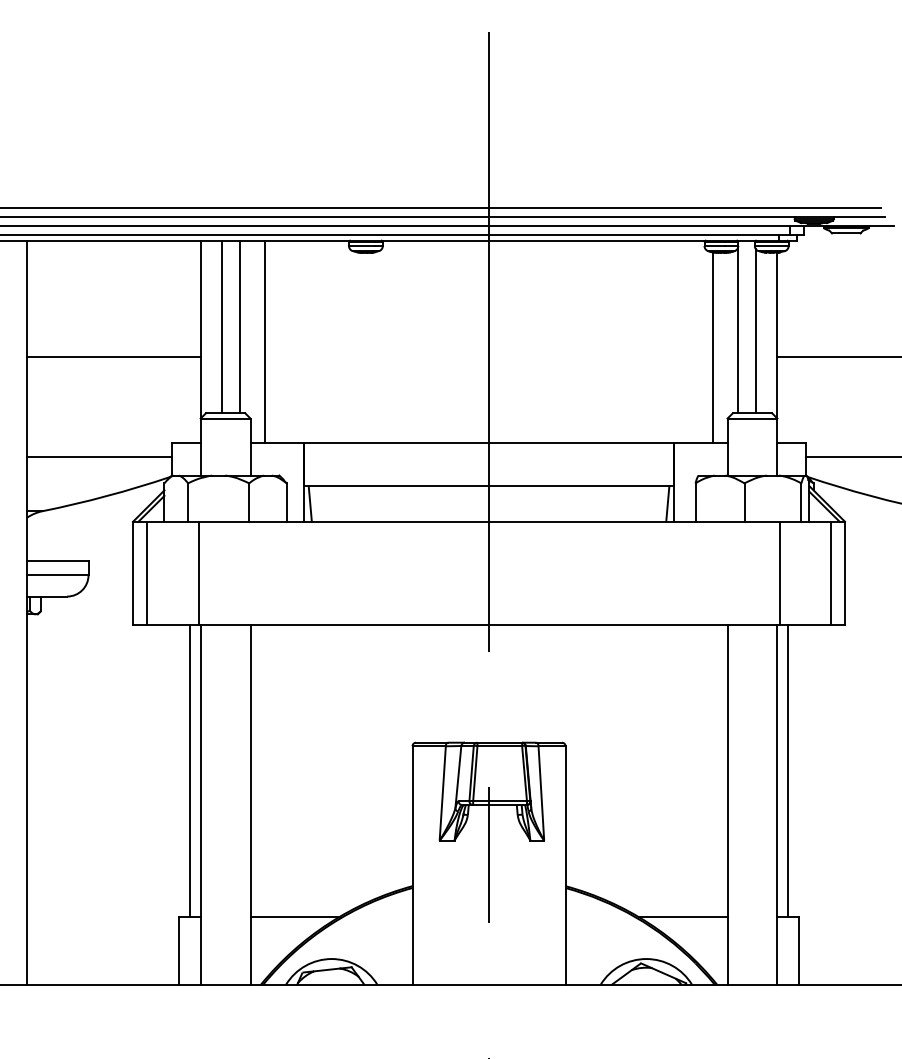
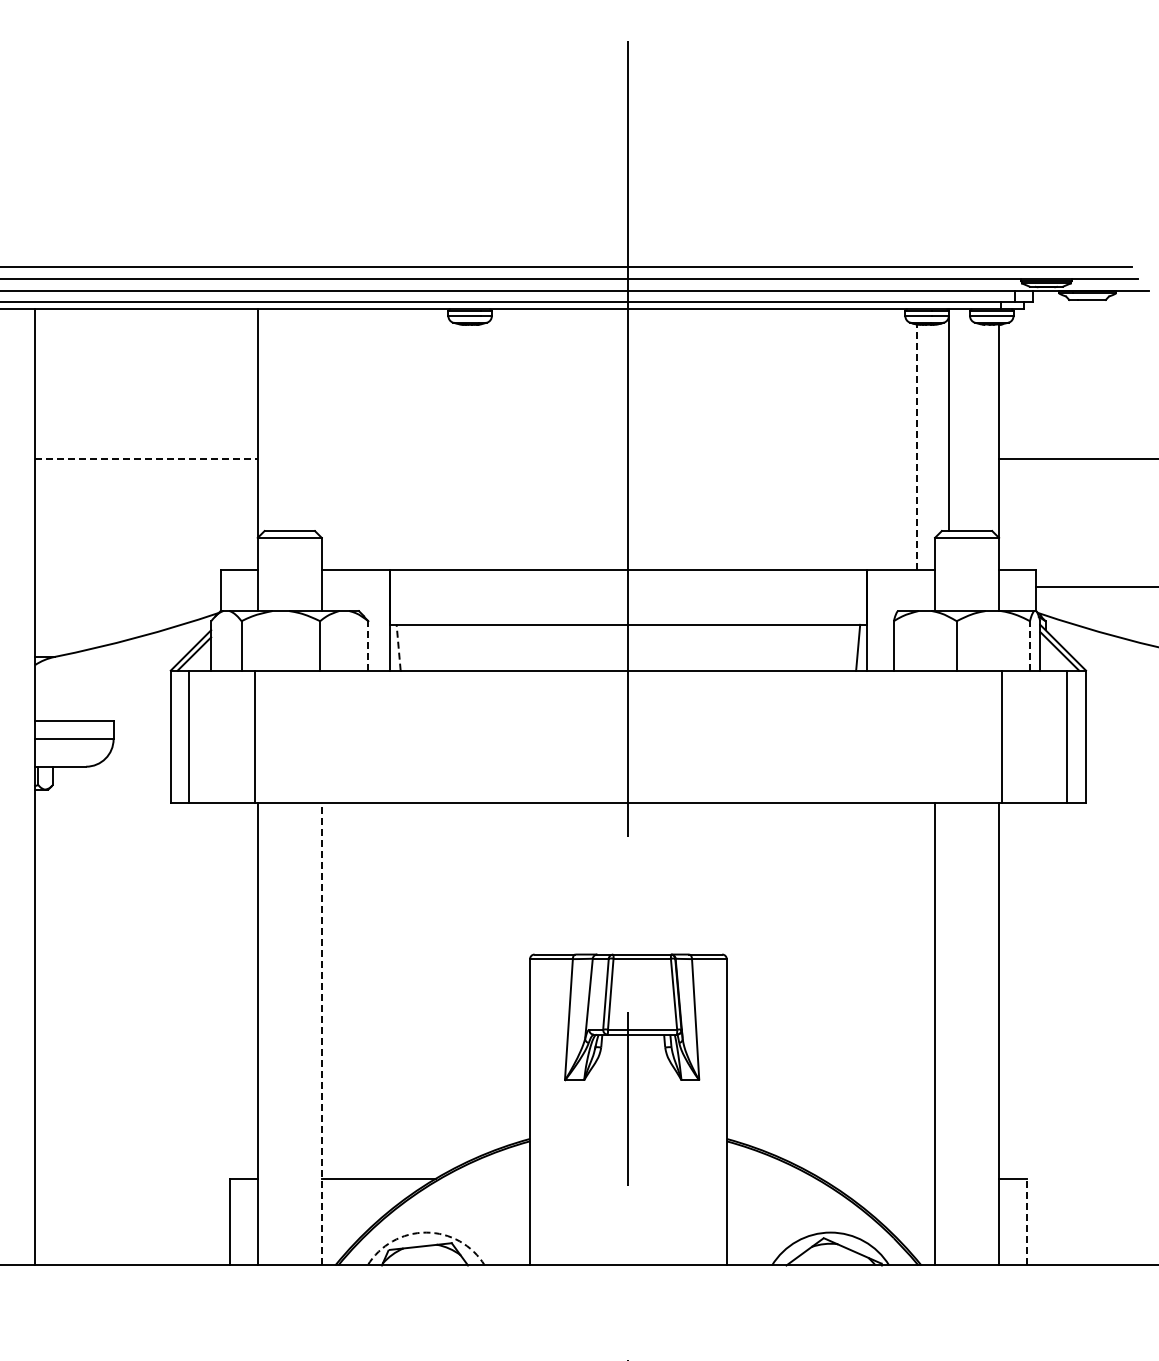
line: (222, 327) -> (285, 420), removed
line: (240, 327) -> (308, 420), removed
line: (755, 331) -> (971, 425), removed
line: (265, 342) -> (340, 439), removed
line: (713, 348) -> (916, 447), solid -> dashed
line: (114, 357) -> (146, 459), solid -> dashed
line: (100, 456) -> (128, 586), removed
line: (286, 502) -> (368, 645), solid -> dashed
line: (801, 502) -> (1029, 645), solid -> dashed
line: (310, 503) -> (398, 647), solid -> dashed
line: (190, 770) -> (244, 990), removed
line: (787, 770) -> (1012, 990), removed
line: (250, 804) -> (321, 1033), solid -> dashed
line: (682, 916) -> (877, 1178), removed
line: (798, 950) -> (1026, 1221), solid -> dashed
arc: (331, 958) -> (426, 1232), solid -> dashed

